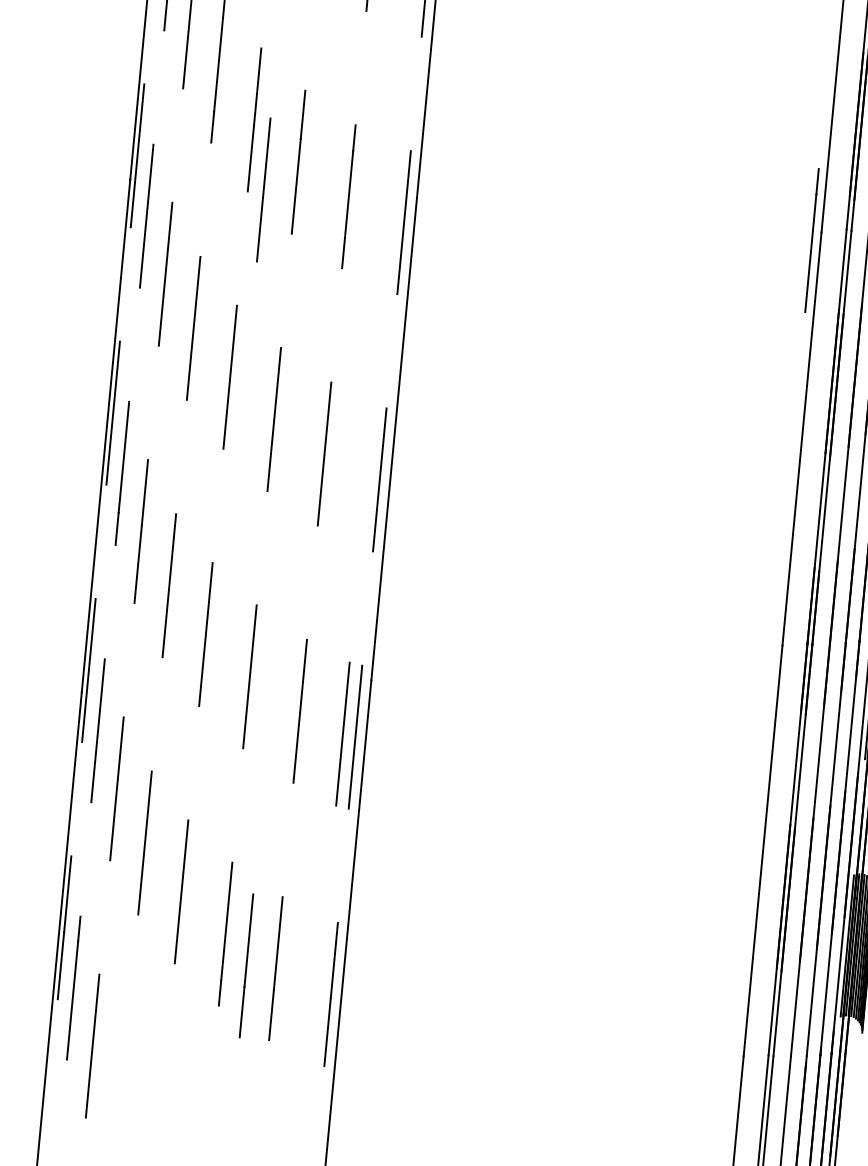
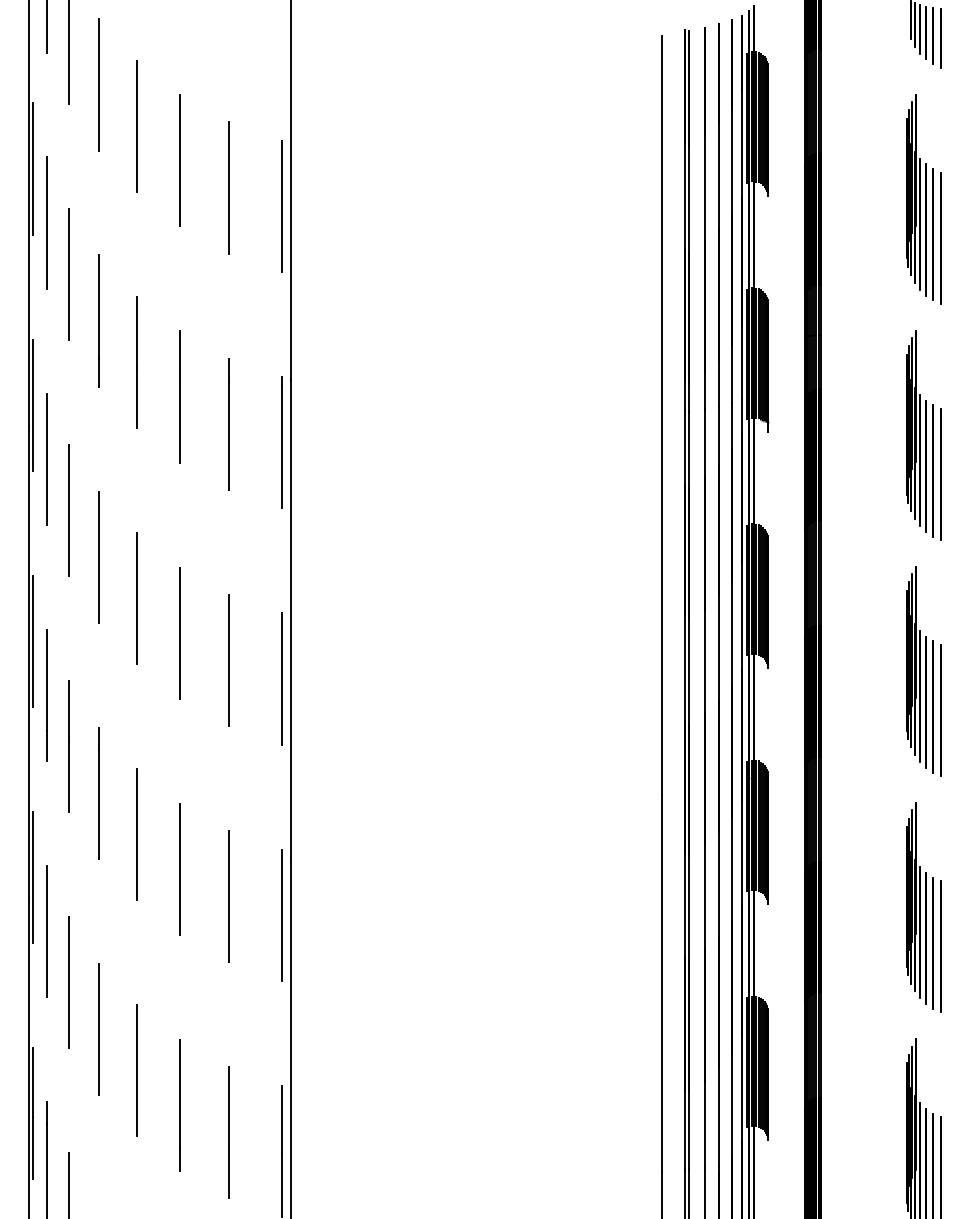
line: (263, 190) -> (150, 425), removed
line: (811, 240) -> (653, 424), removed
line: (342, 734) -> (269, 913), removed
line: (245, 965) -> (201, 1132), removed

